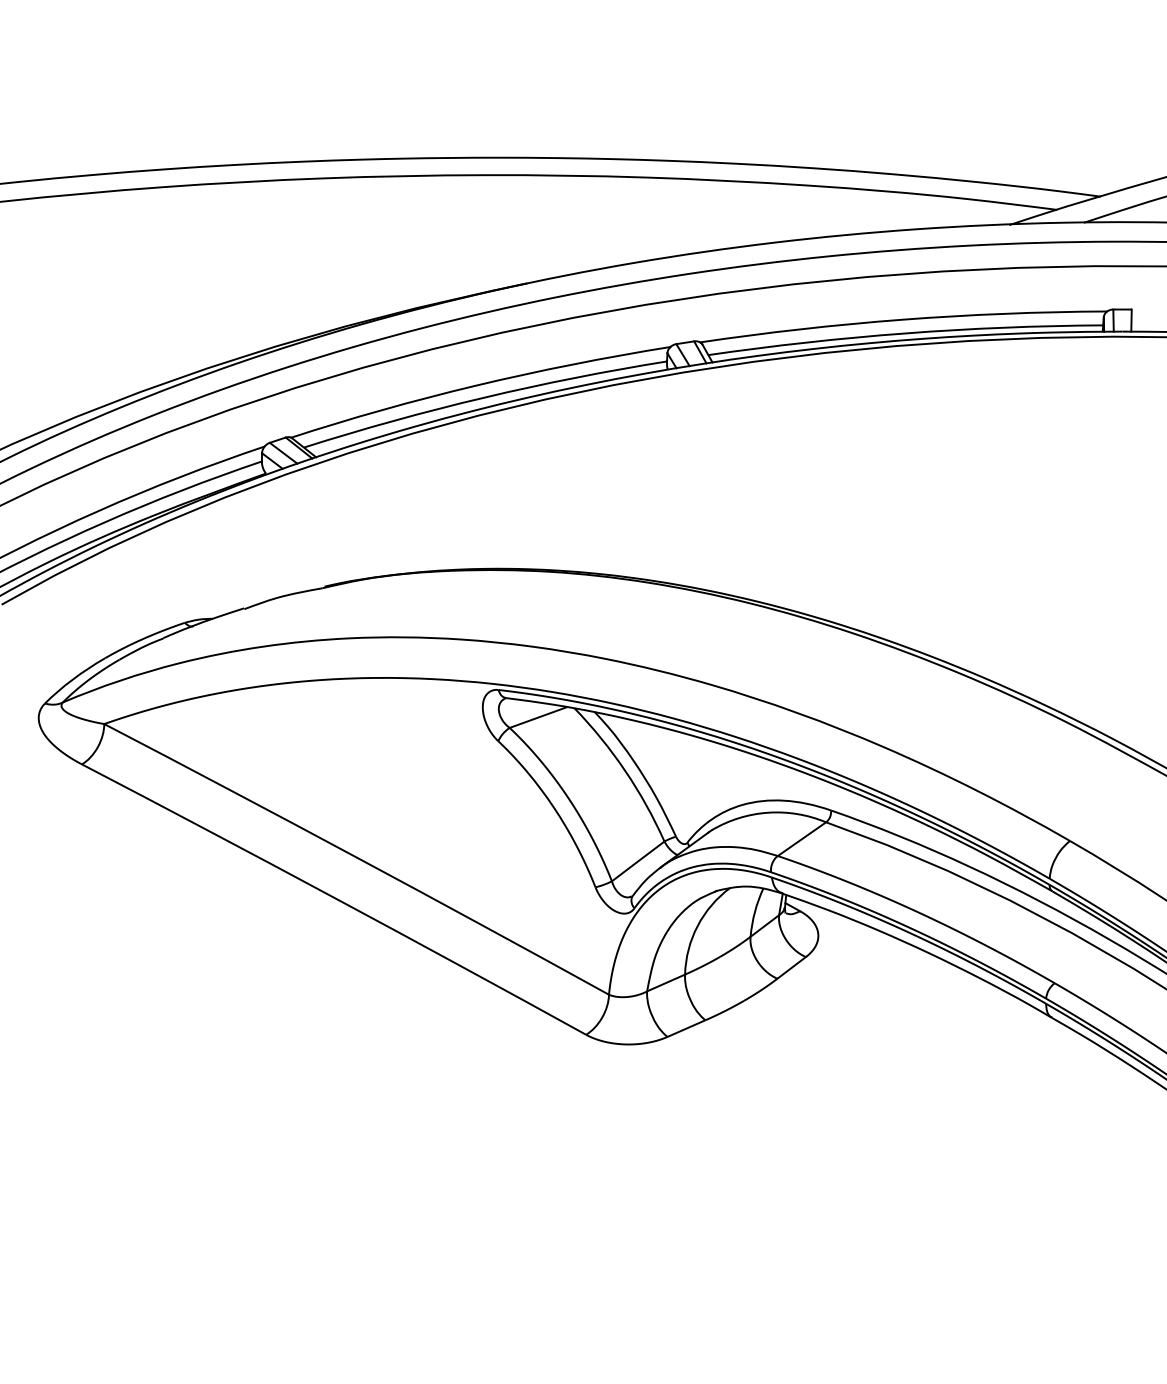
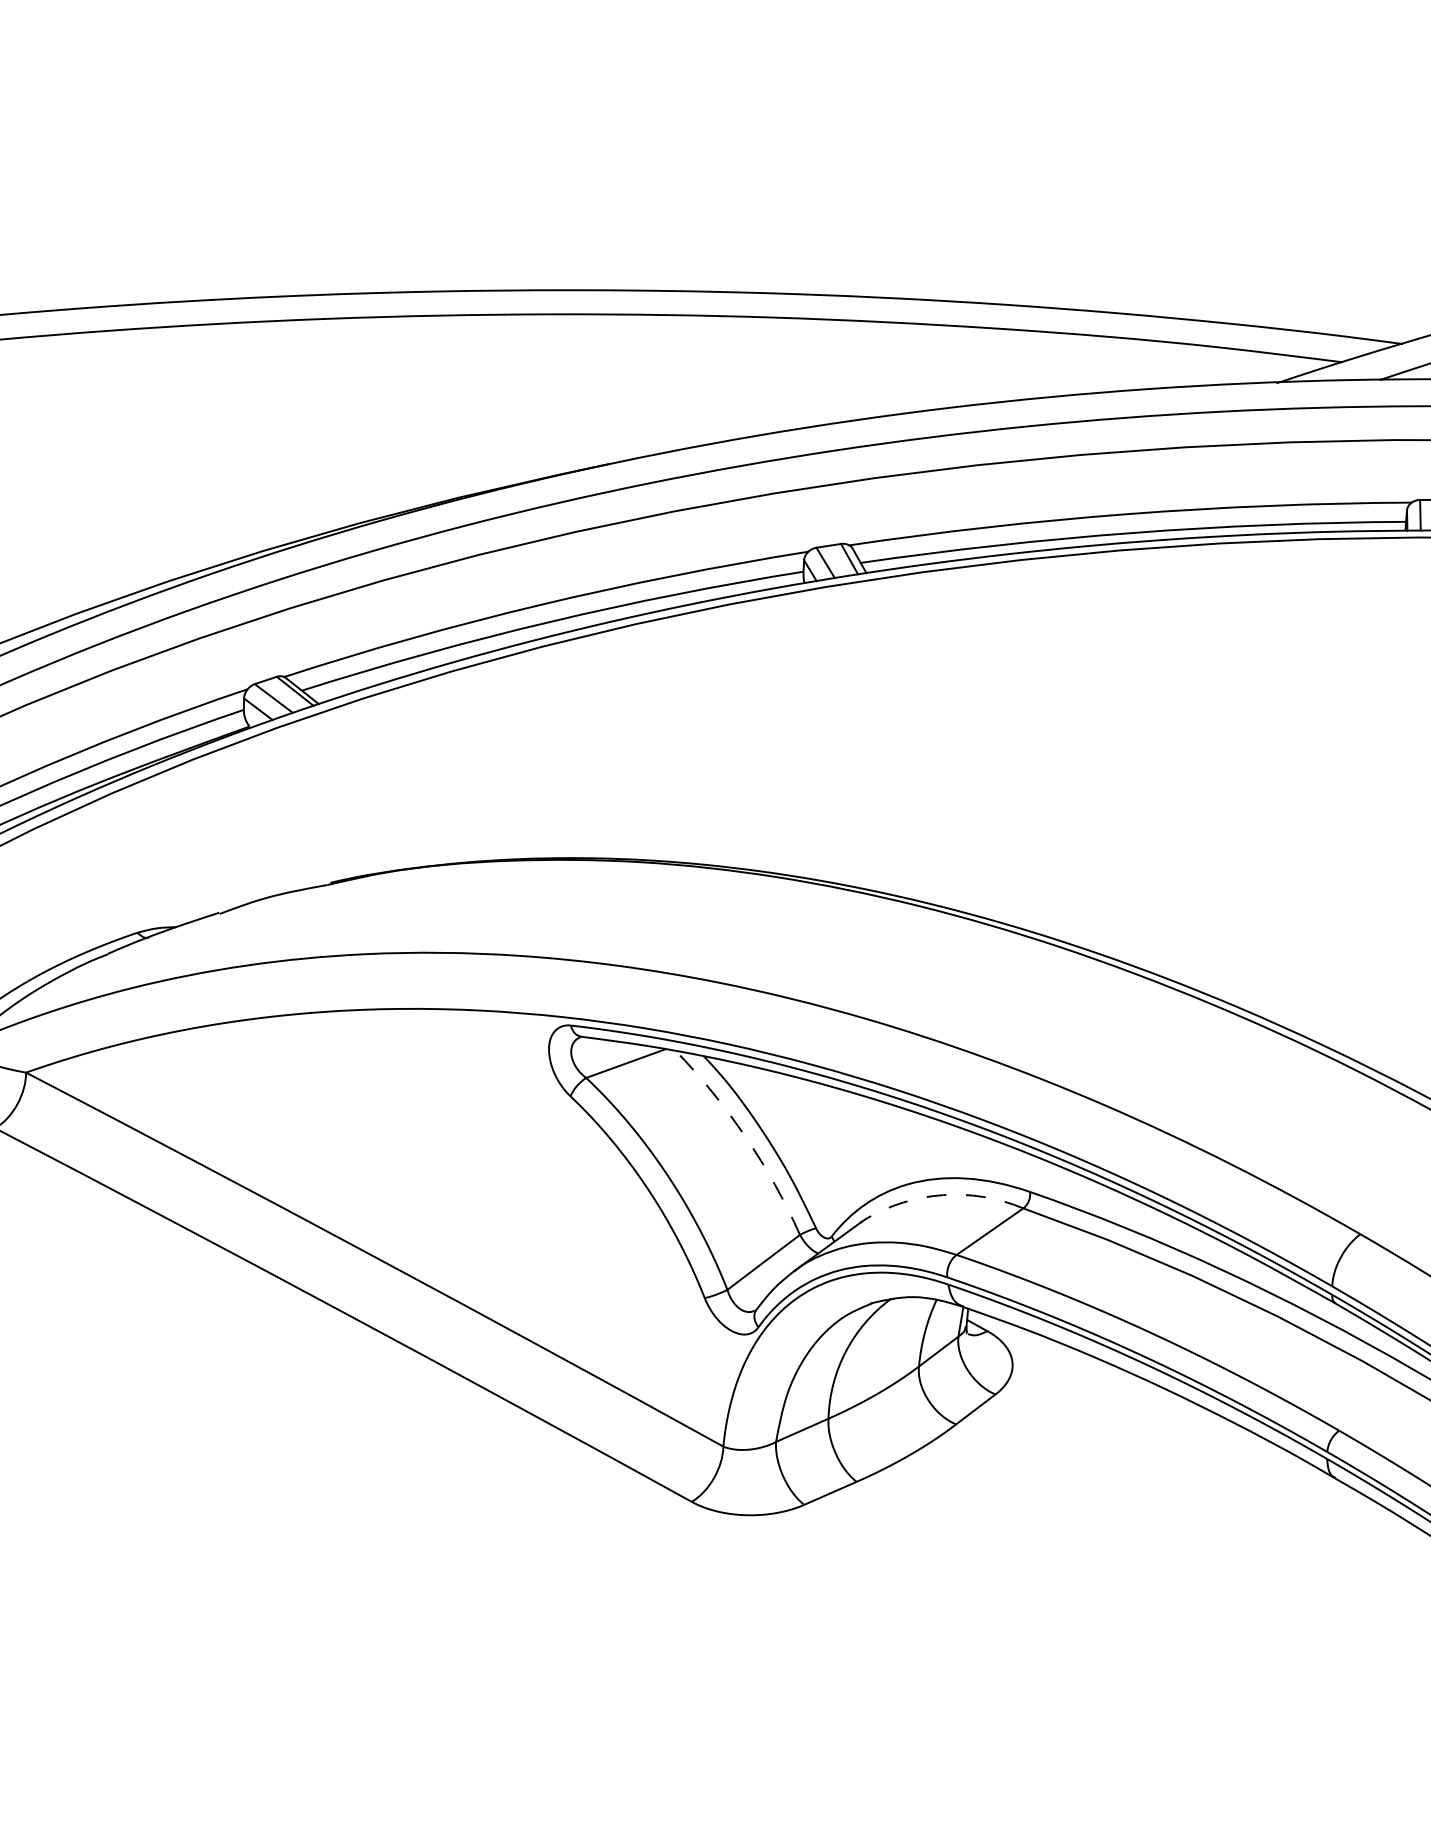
arc: (625, 770) -> (746, 1136), solid -> dashed
arc: (768, 812) -> (943, 1194), solid -> dashed

